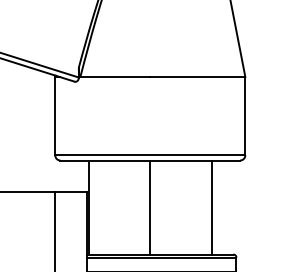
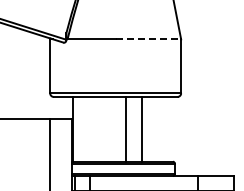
line: (197, 77) -> (148, 39), solid -> dashed
line: (150, 206) -> (125, 128), moved
line: (212, 206) -> (142, 128), moved

